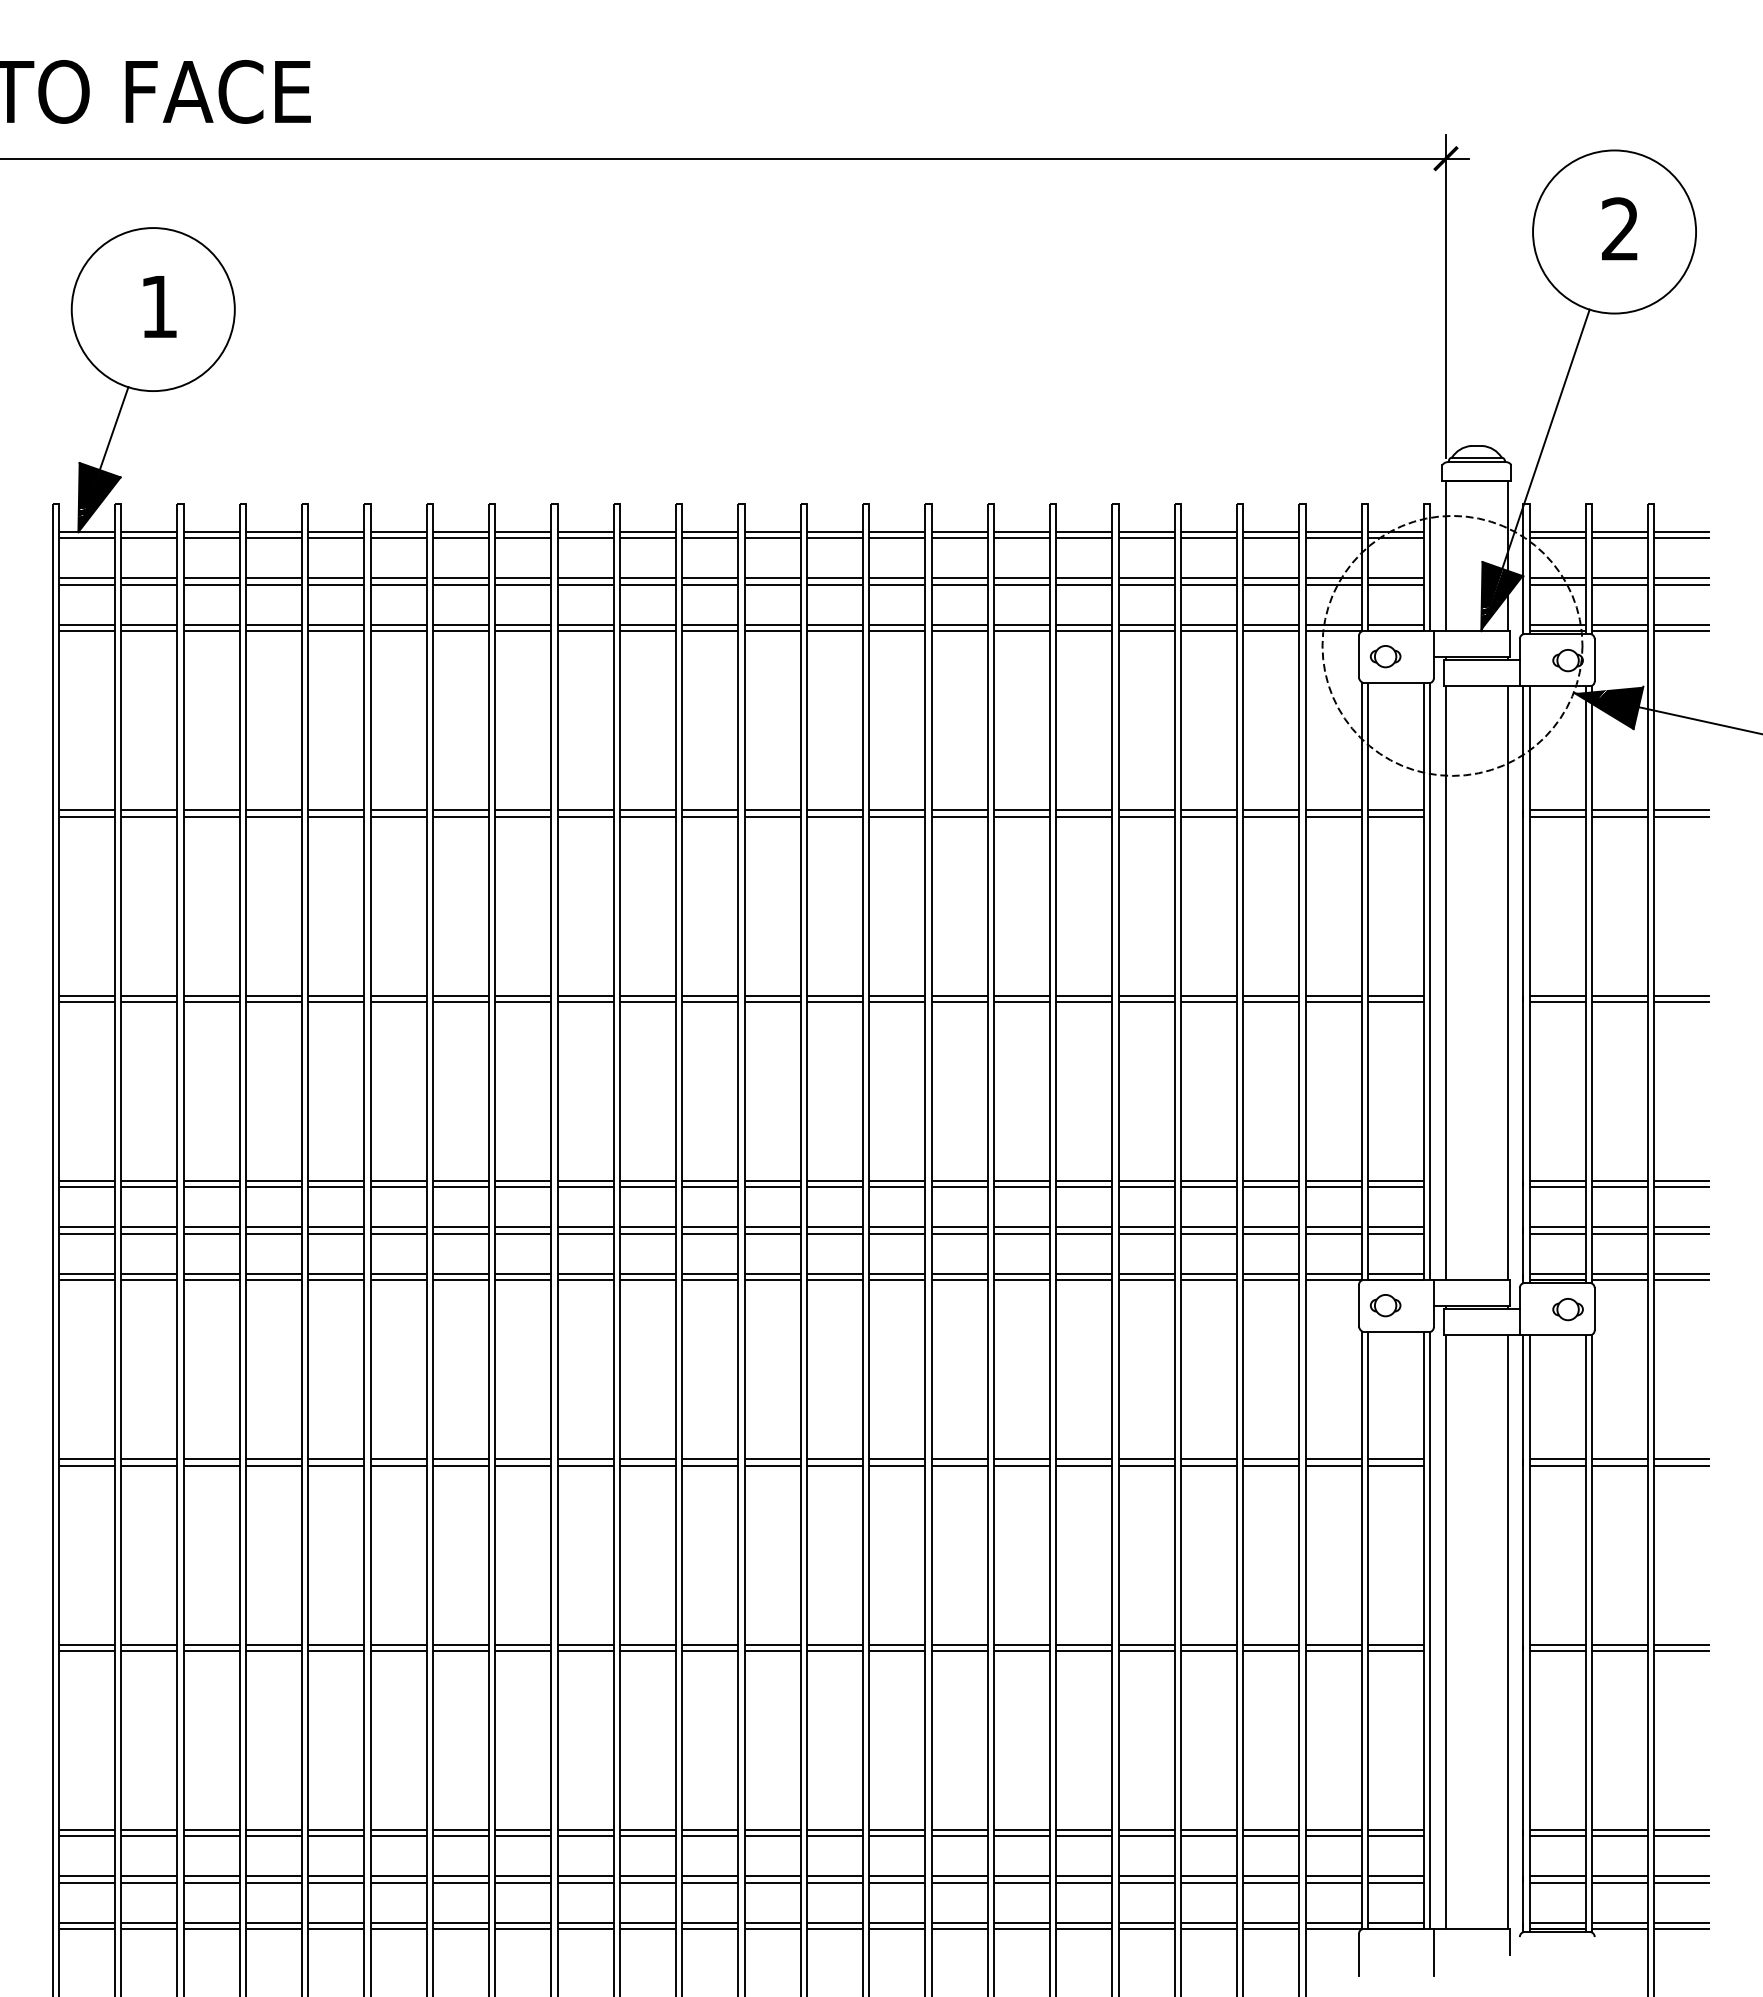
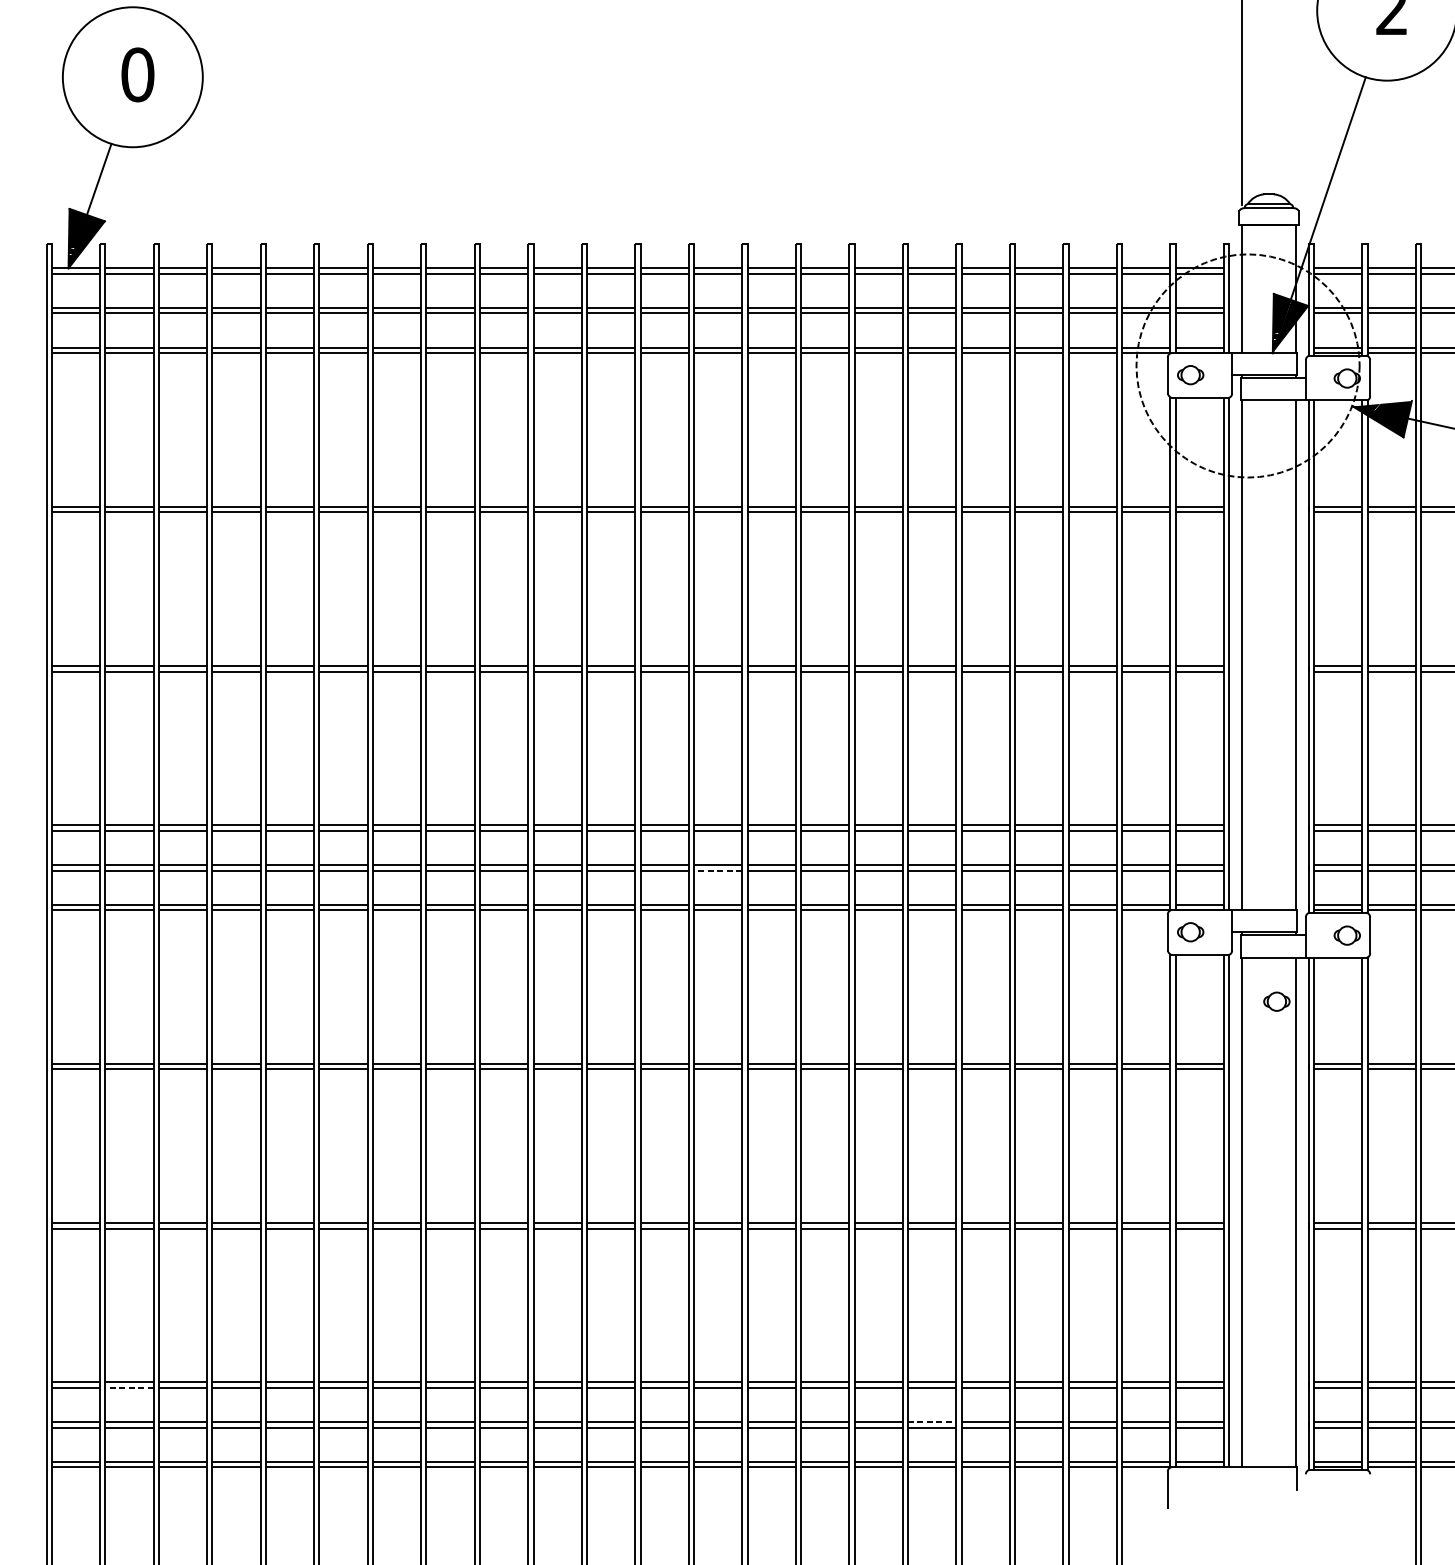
text: (159, 306) -> (138, 74), 1 -> 0
line: (834, 1233) -> (717, 870), solid -> dashed
part: (1485, 1386) -> (1276, 1001), added
line: (148, 1836) -> (128, 1387), solid -> dashed
line: (1084, 1876) -> (932, 1422), solid -> dashed
line: (1433, 1952) -> (1231, 1487), removed

